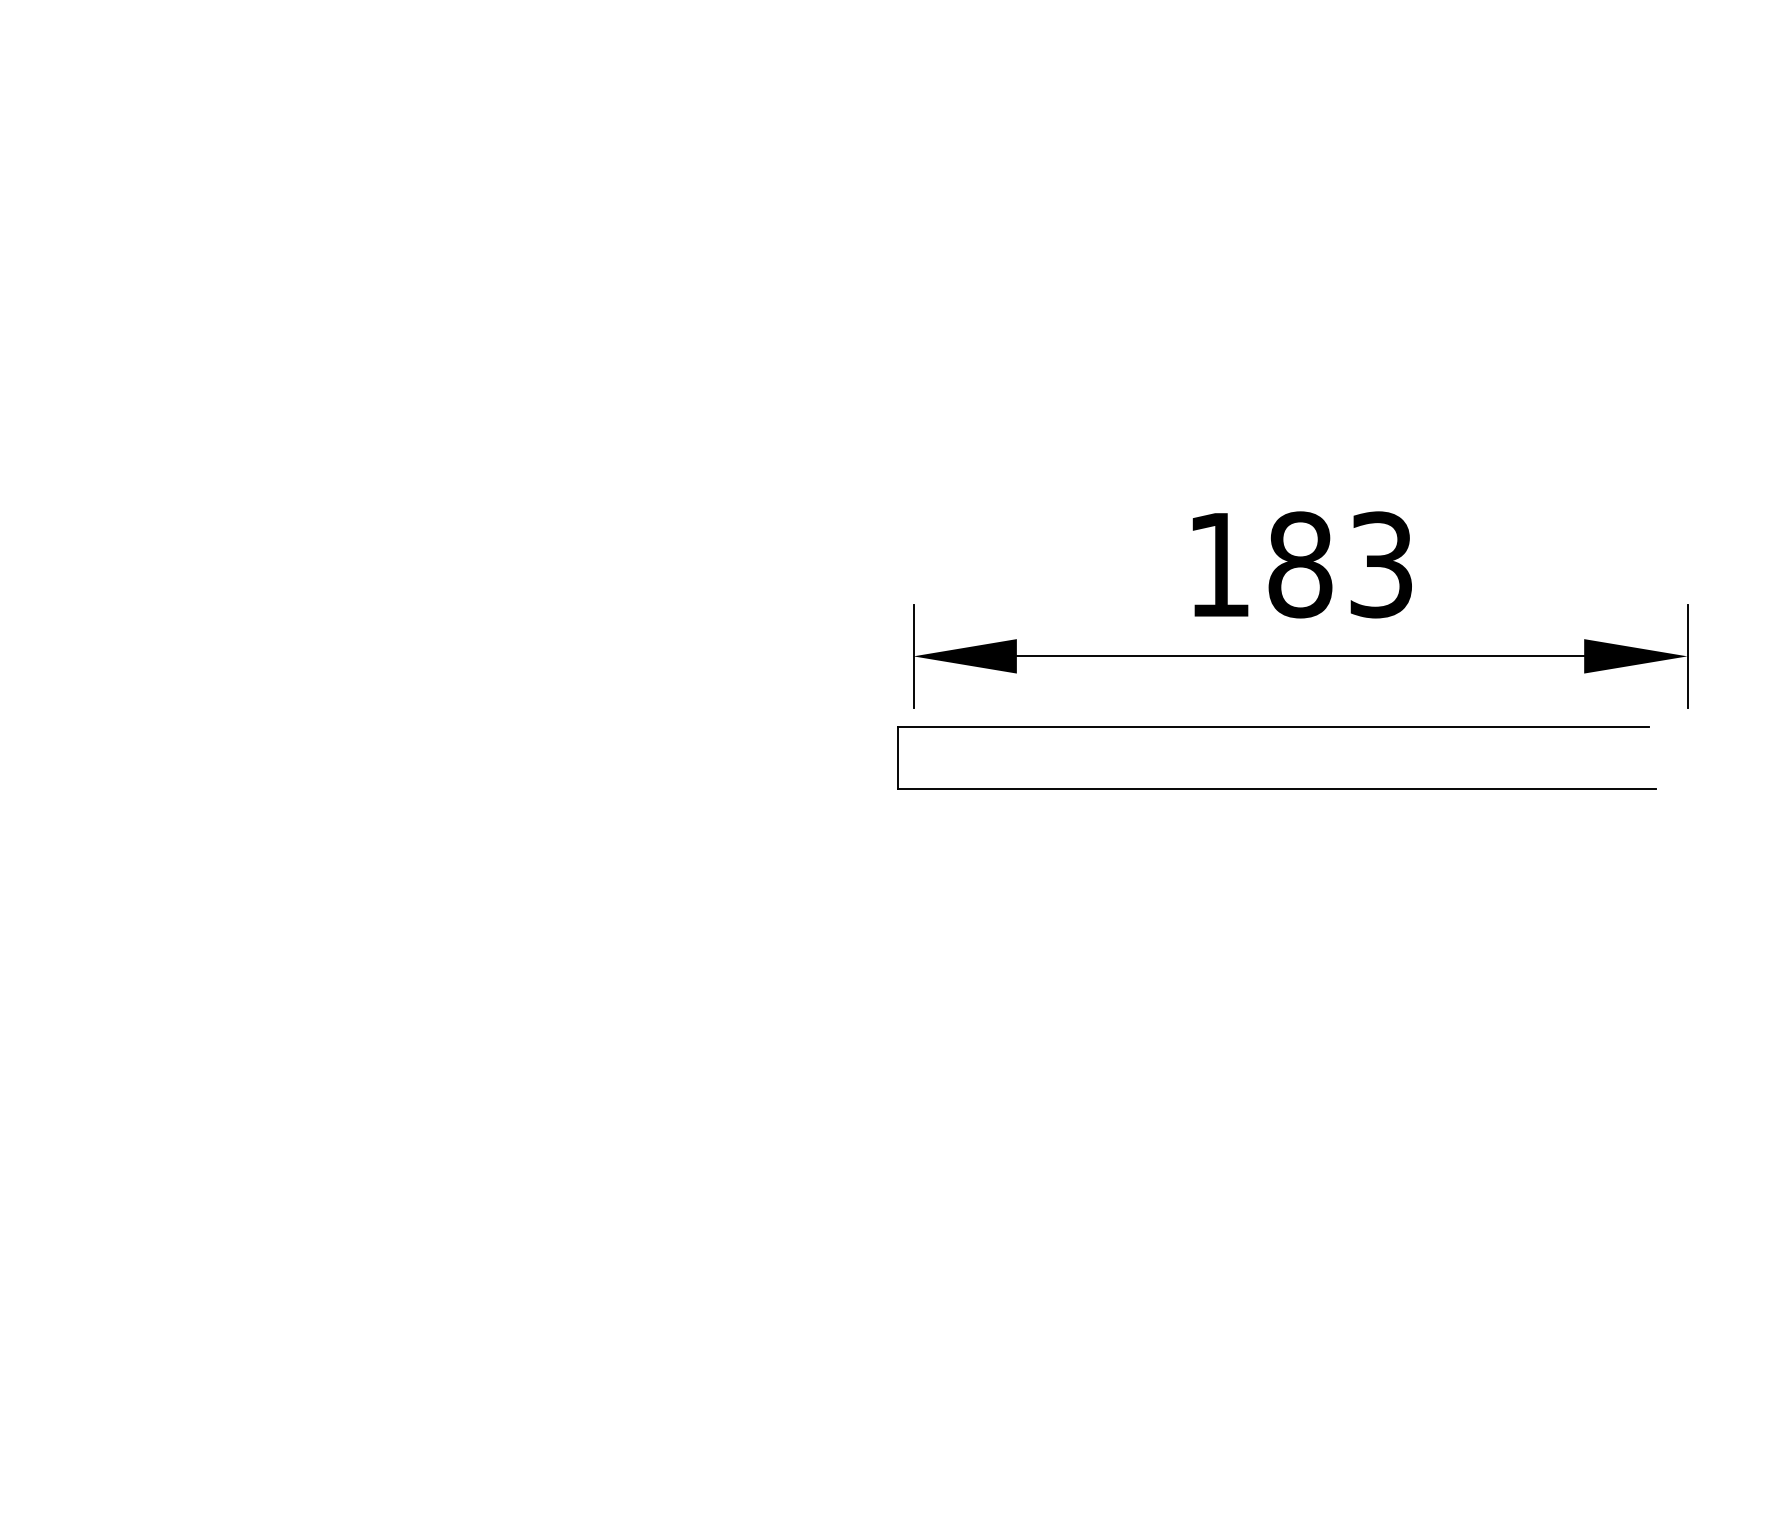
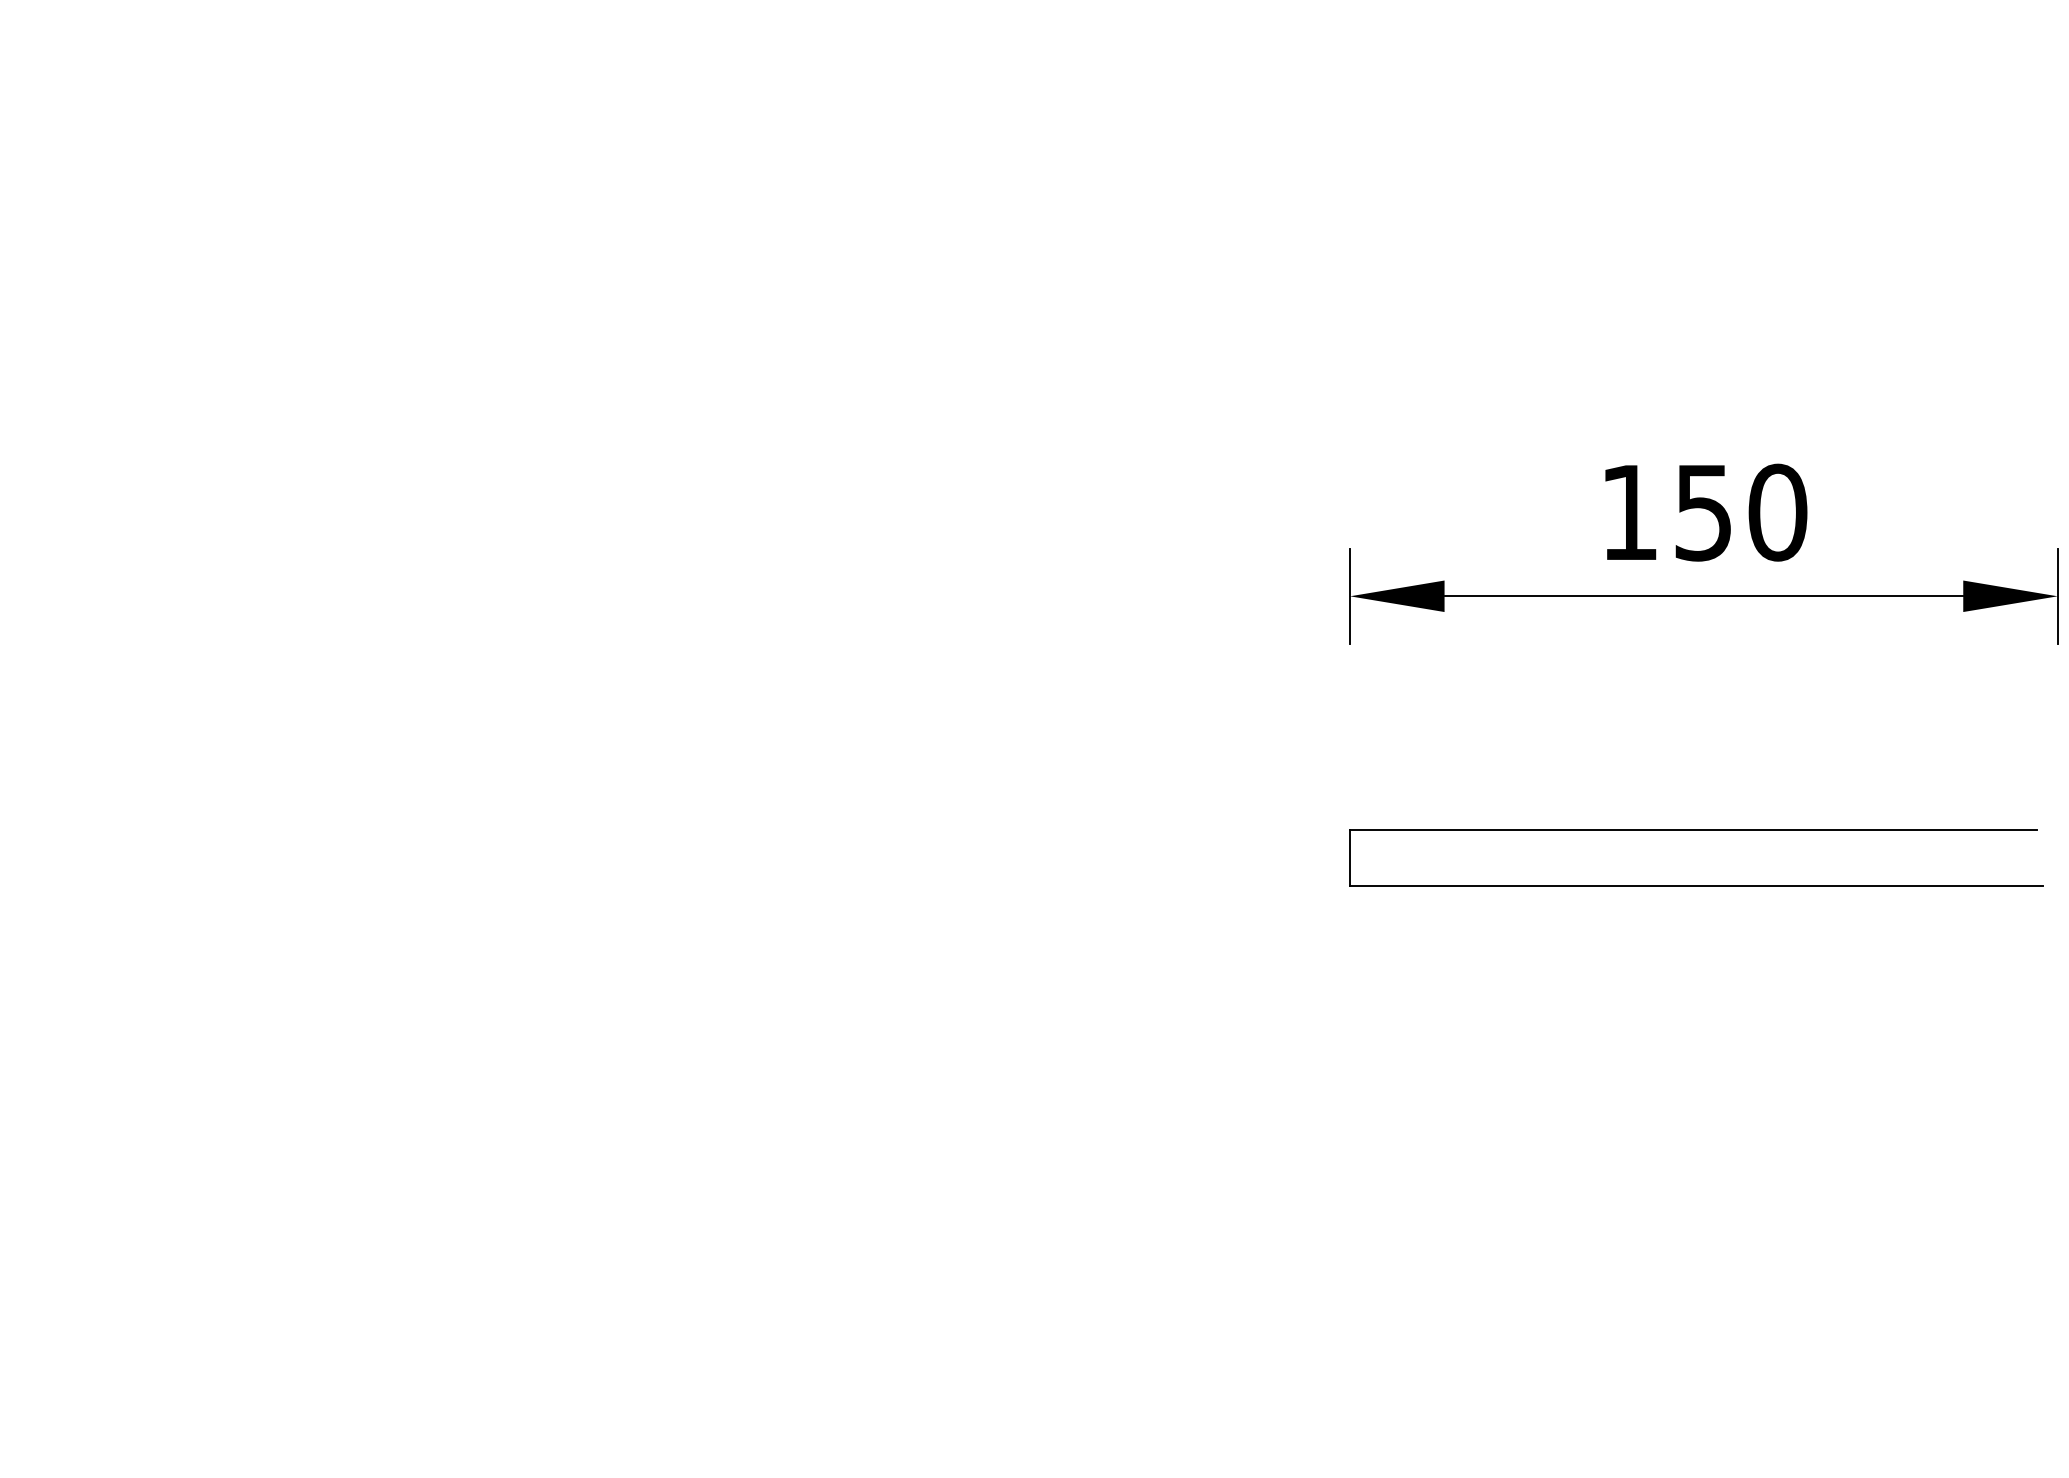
text: (1340, 564) -> (1740, 512), 183 -> 150
part: (1277, 727) -> (1696, 830), moved

